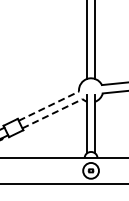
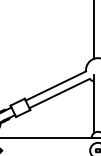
line: (48, 106) -> (55, 86), dashed -> solid
line: (52, 113) -> (59, 93), dashed -> solid

